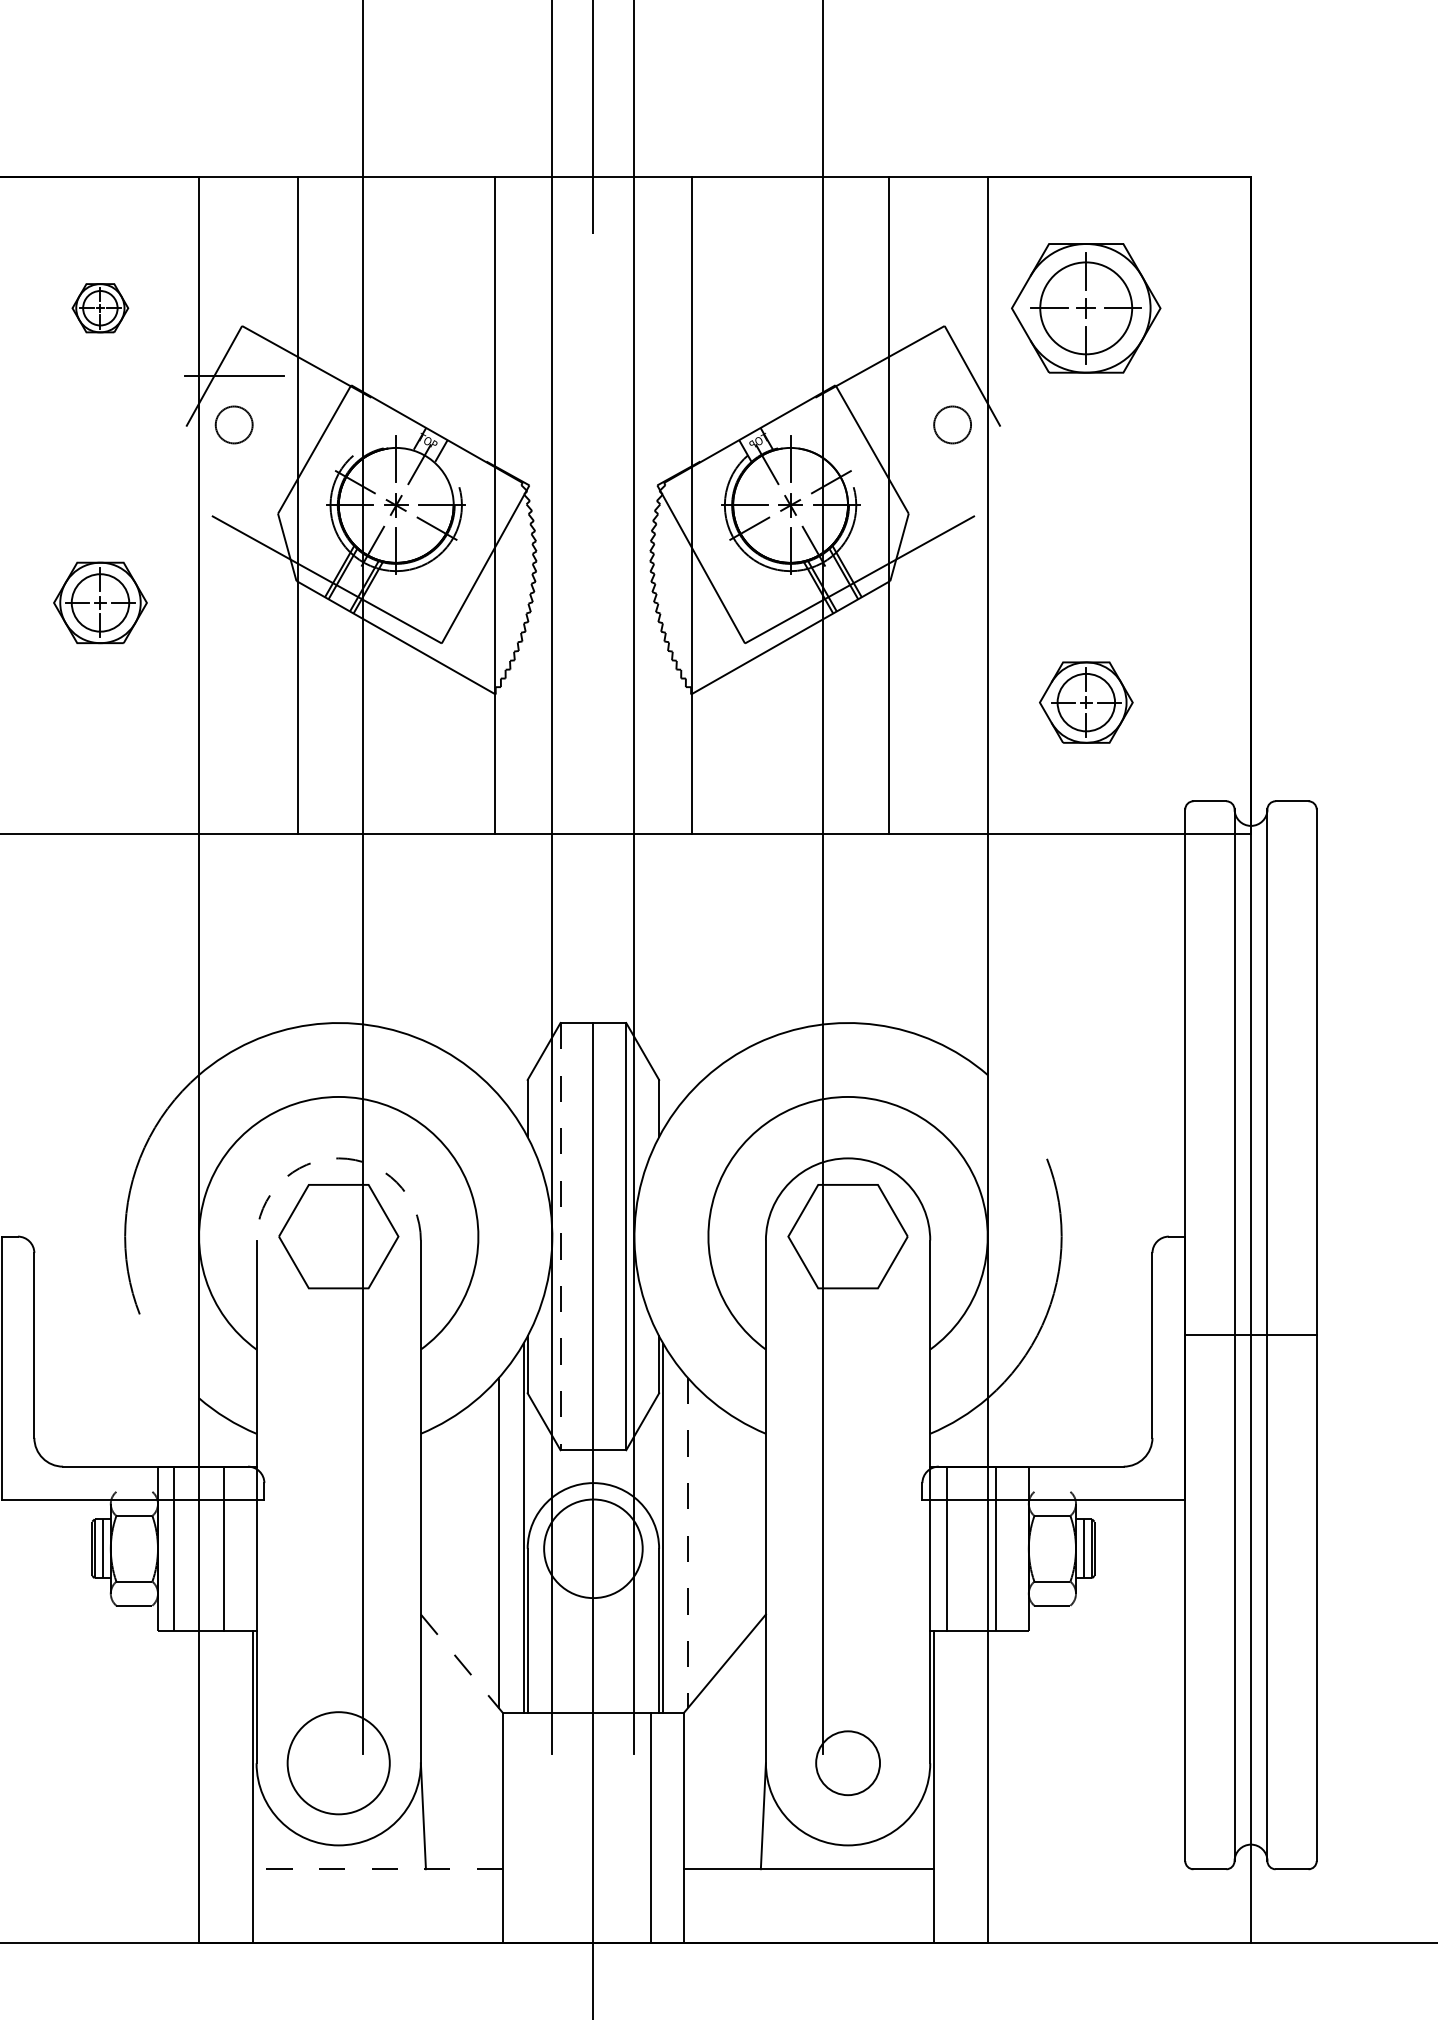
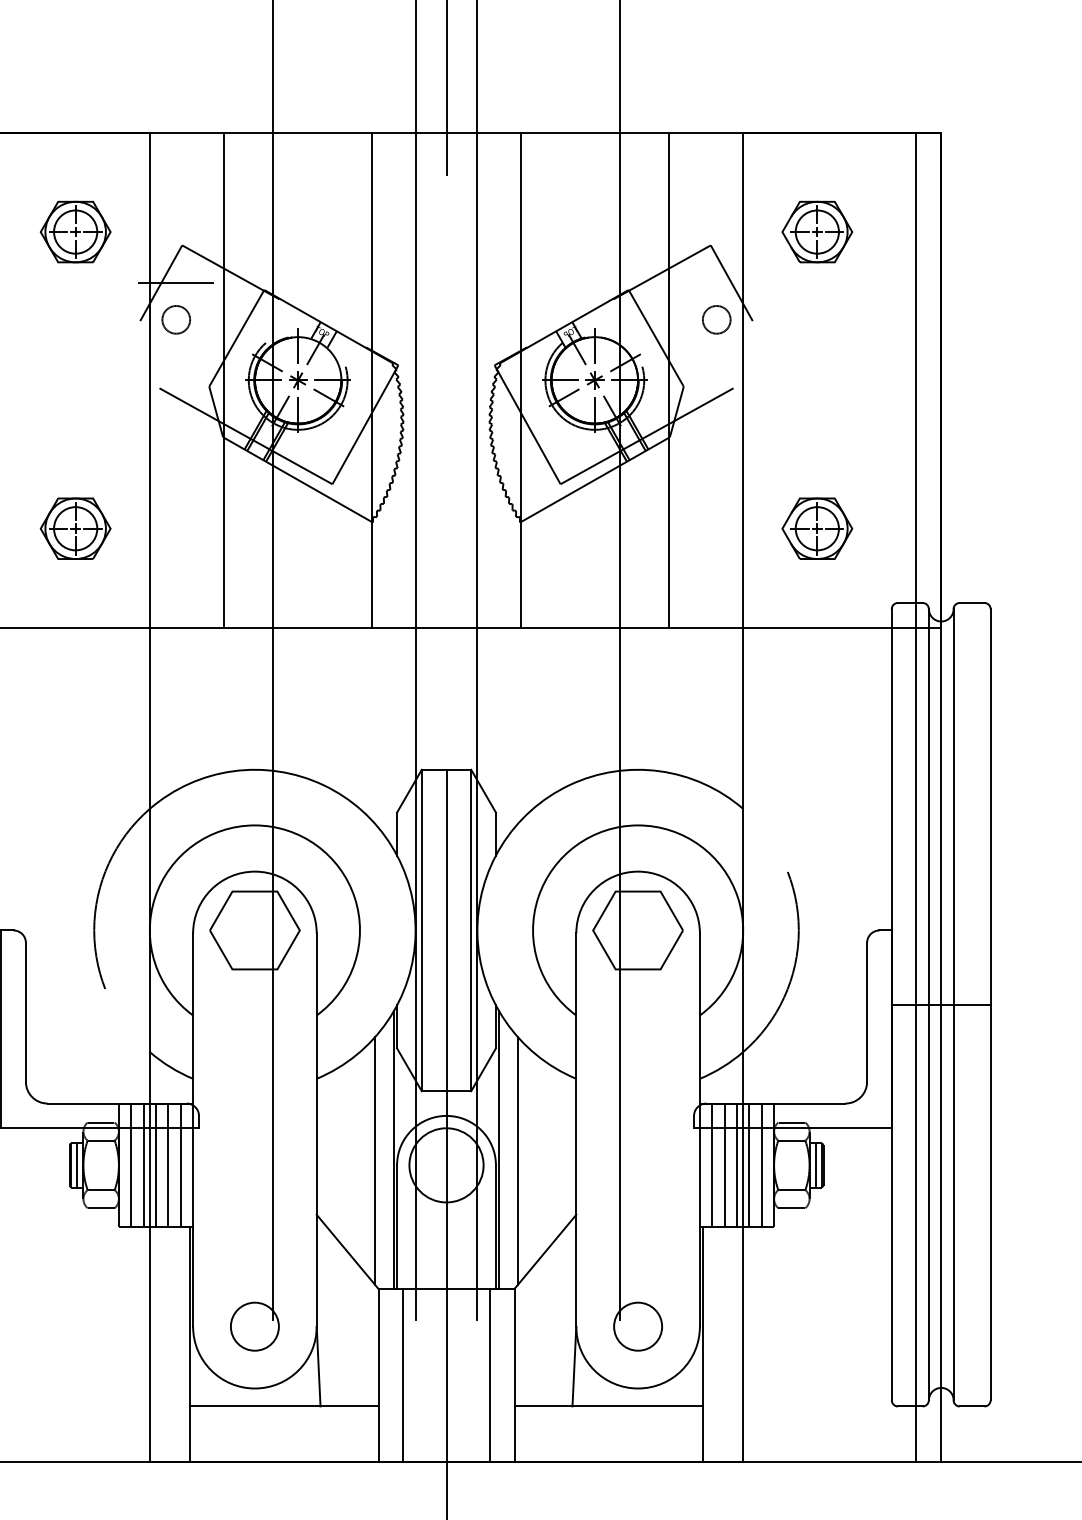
part: (100, 307) -> (75, 231), size x1.67
part: (1086, 307) -> (817, 231), size x0.62
part: (100, 602) -> (75, 528), moved
line: (1218, 1059) -> (916, 797), added
arc: (338, 1158) -> (254, 871), dashed -> solid
line: (560, 1236) -> (421, 930), dashed -> solid
line: (133, 1491) -> (100, 1122), added
line: (1051, 1491) -> (791, 1122), added
line: (687, 1543) -> (517, 1161), dashed -> solid
line: (190, 1548) -> (143, 1165), added
line: (207, 1548) -> (156, 1165), added
line: (239, 1548) -> (180, 1165), added
line: (962, 1548) -> (724, 1165), added
line: (980, 1548) -> (737, 1165), added
line: (1012, 1548) -> (761, 1165), added
line: (461, 1664) -> (347, 1252), dashed -> solid
circle: (338, 1762) -> (254, 1326), size x0.62
line: (536, 1828) -> (403, 1375), added
line: (376, 1869) -> (283, 1406), dashed -> solid

